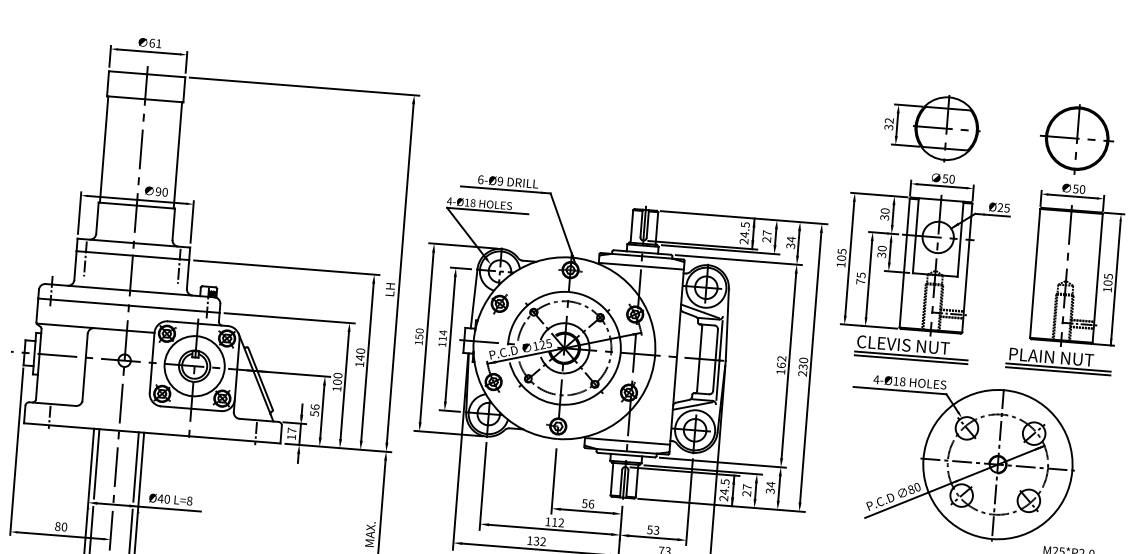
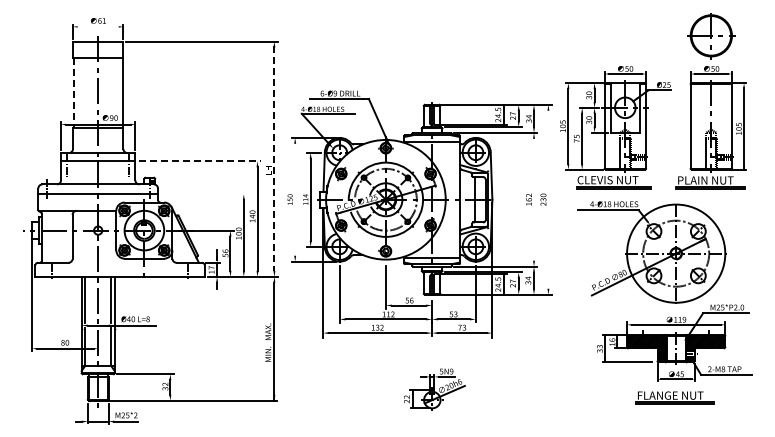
line: (147, 51) -> (97, 26), removed
part: (931, 126) -> (615, 35), removed
line: (103, 149) -> (73, 93), solid -> dashed
line: (287, 268) -> (200, 161), solid -> dashed
line: (400, 272) -> (274, 158), solid -> dashed
line: (290, 318) -> (204, 194), removed
line: (427, 337) -> (295, 199), removed
line: (789, 365) -> (534, 199), removed
line: (810, 367) -> (548, 199), removed

